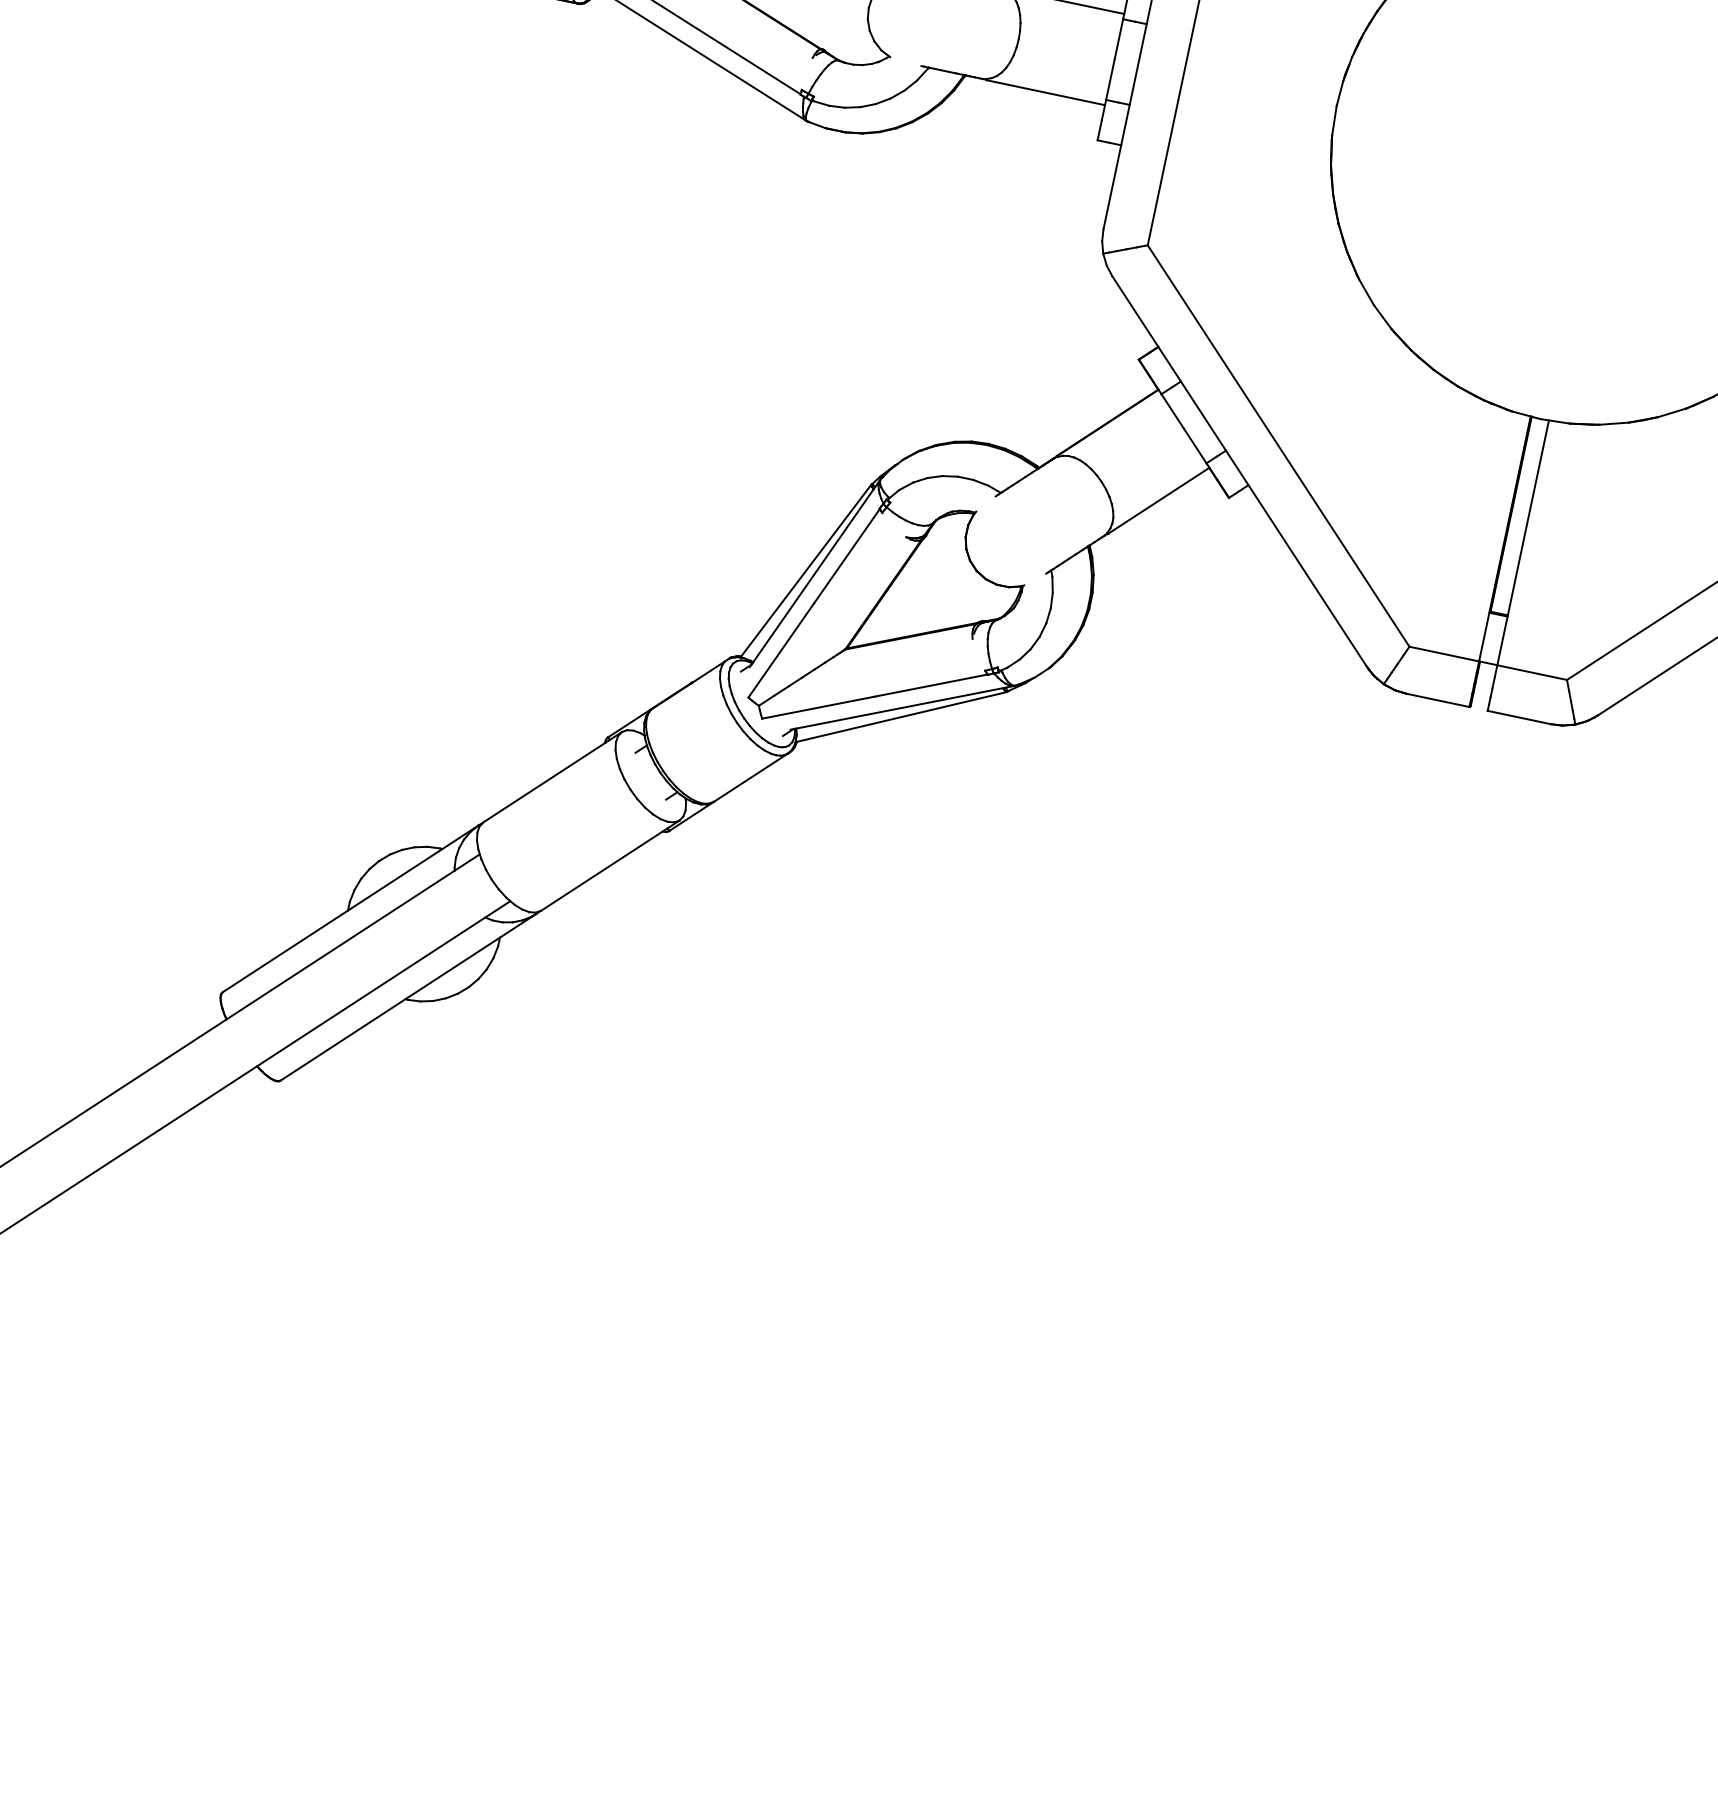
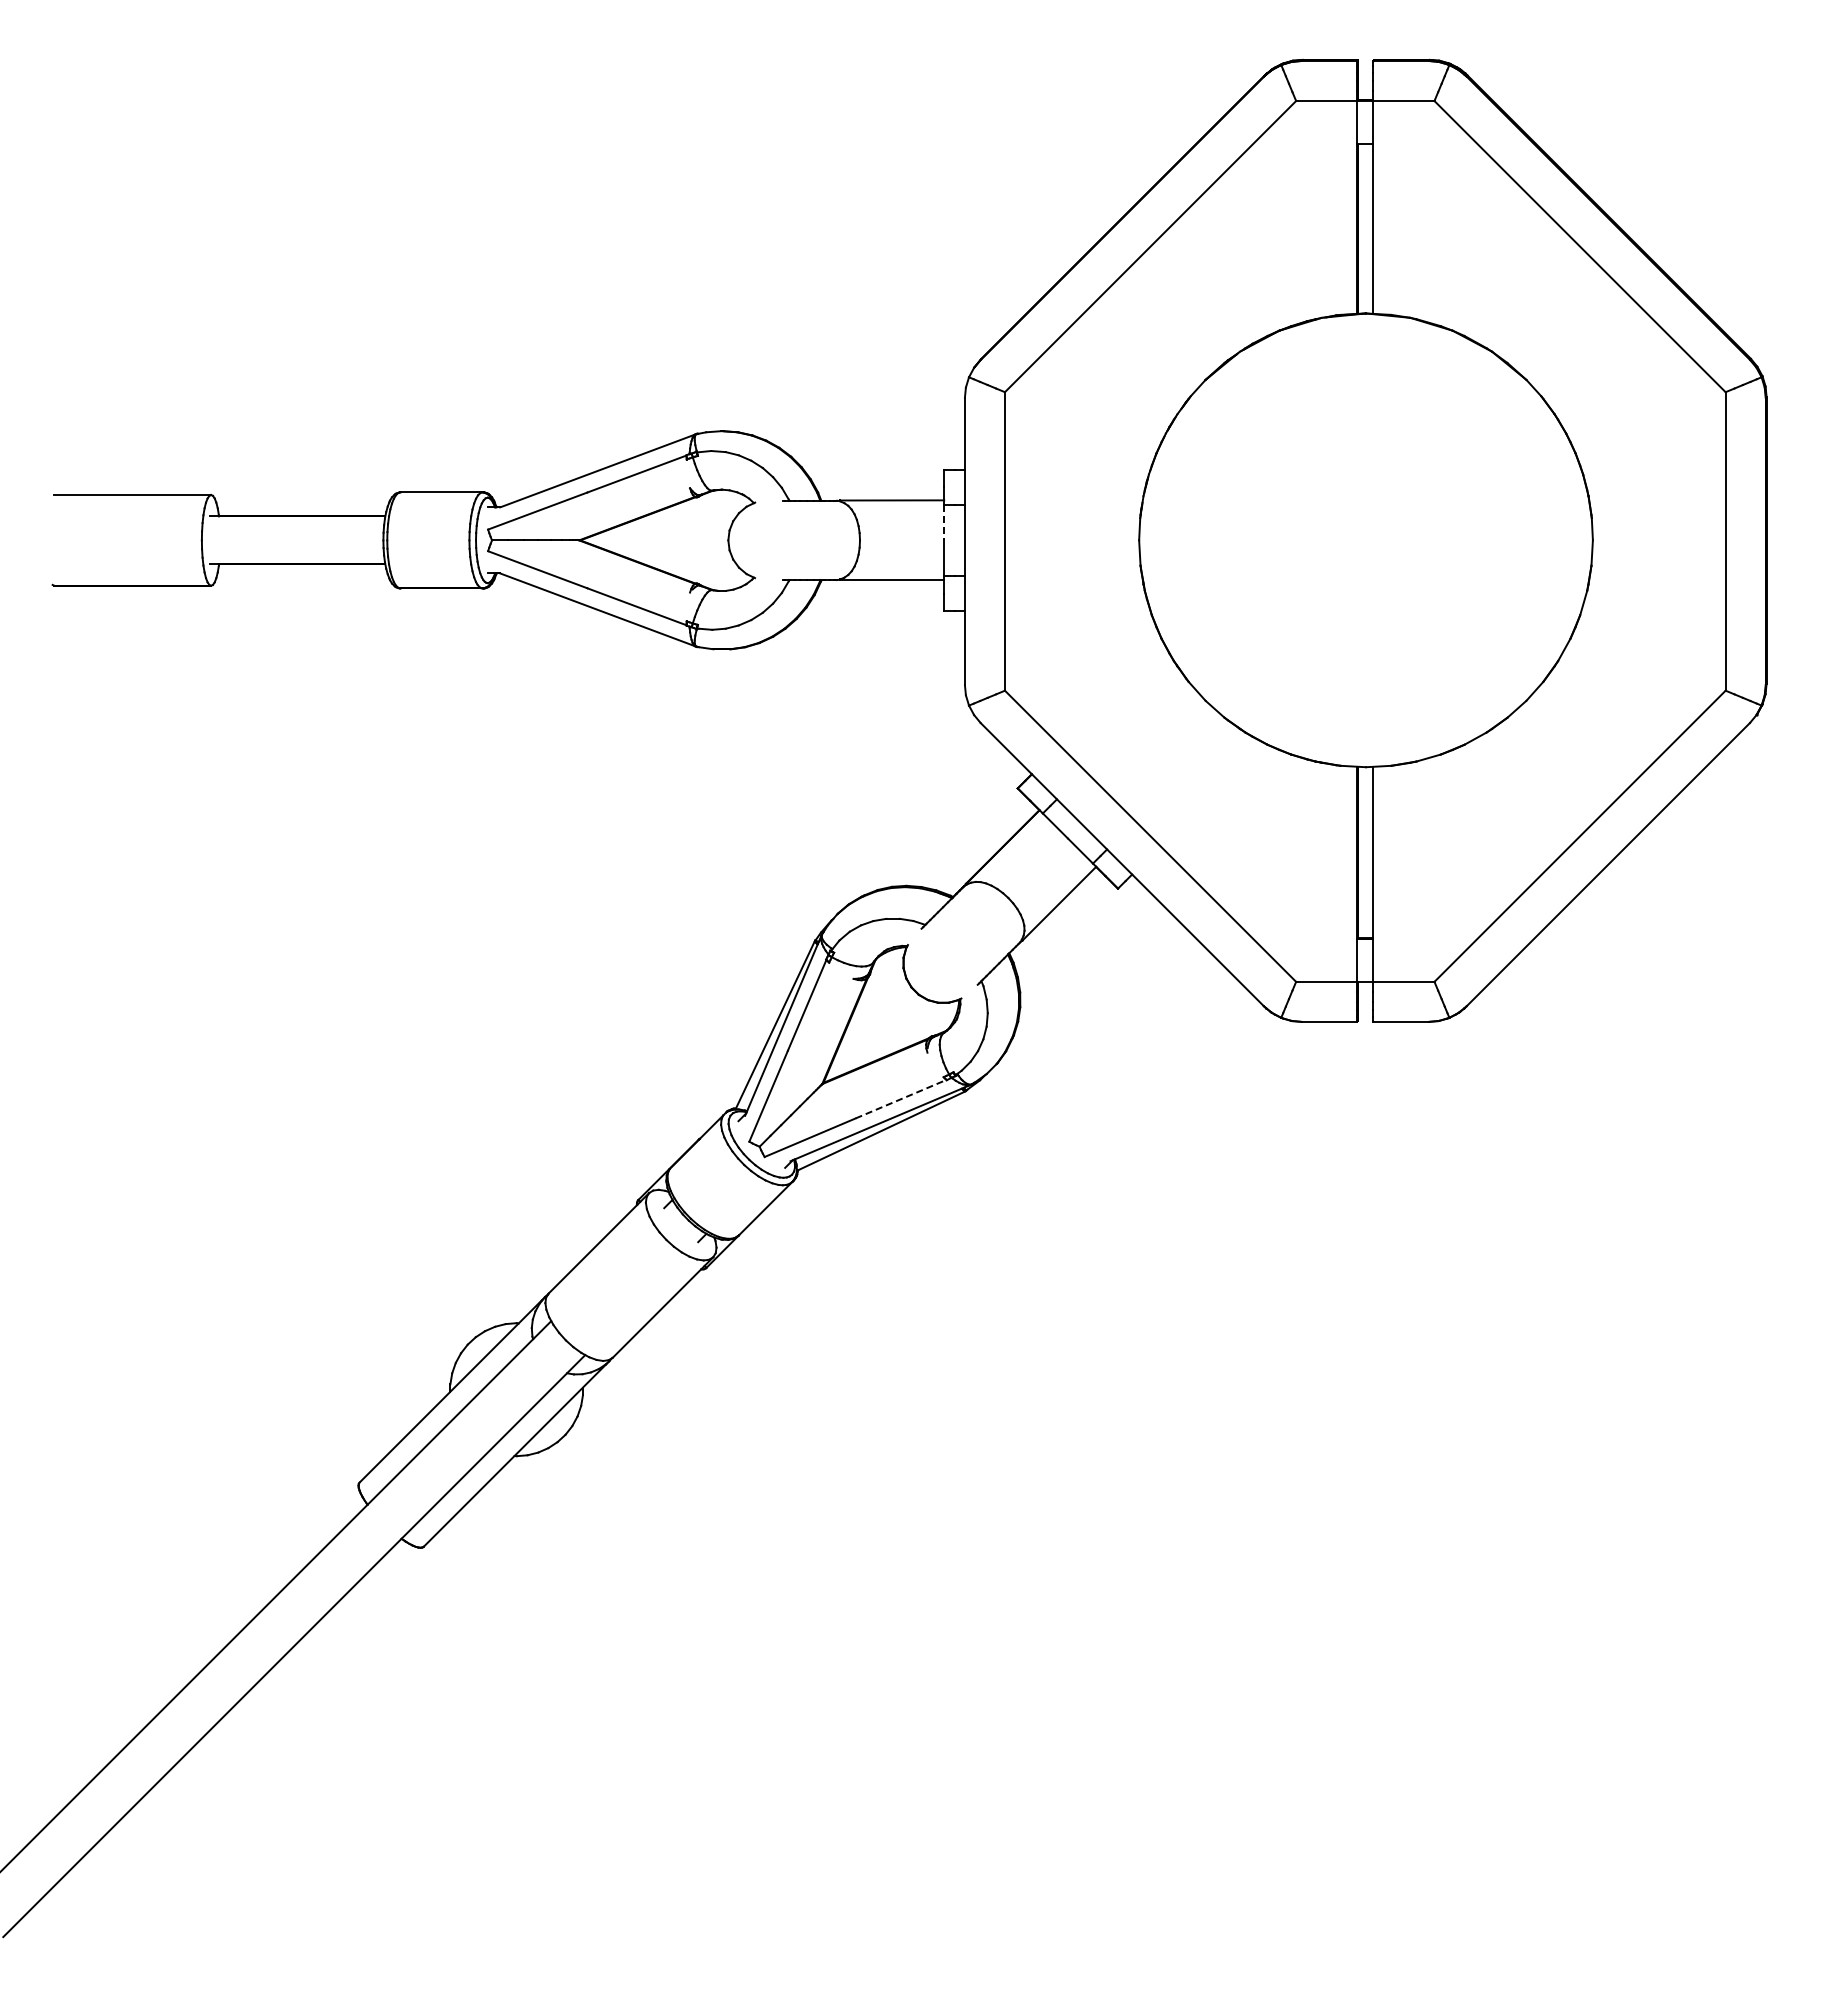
line: (1119, 39) -> (944, 522), solid -> dashed
line: (932, 684) -> (901, 1098), solid -> dashed

